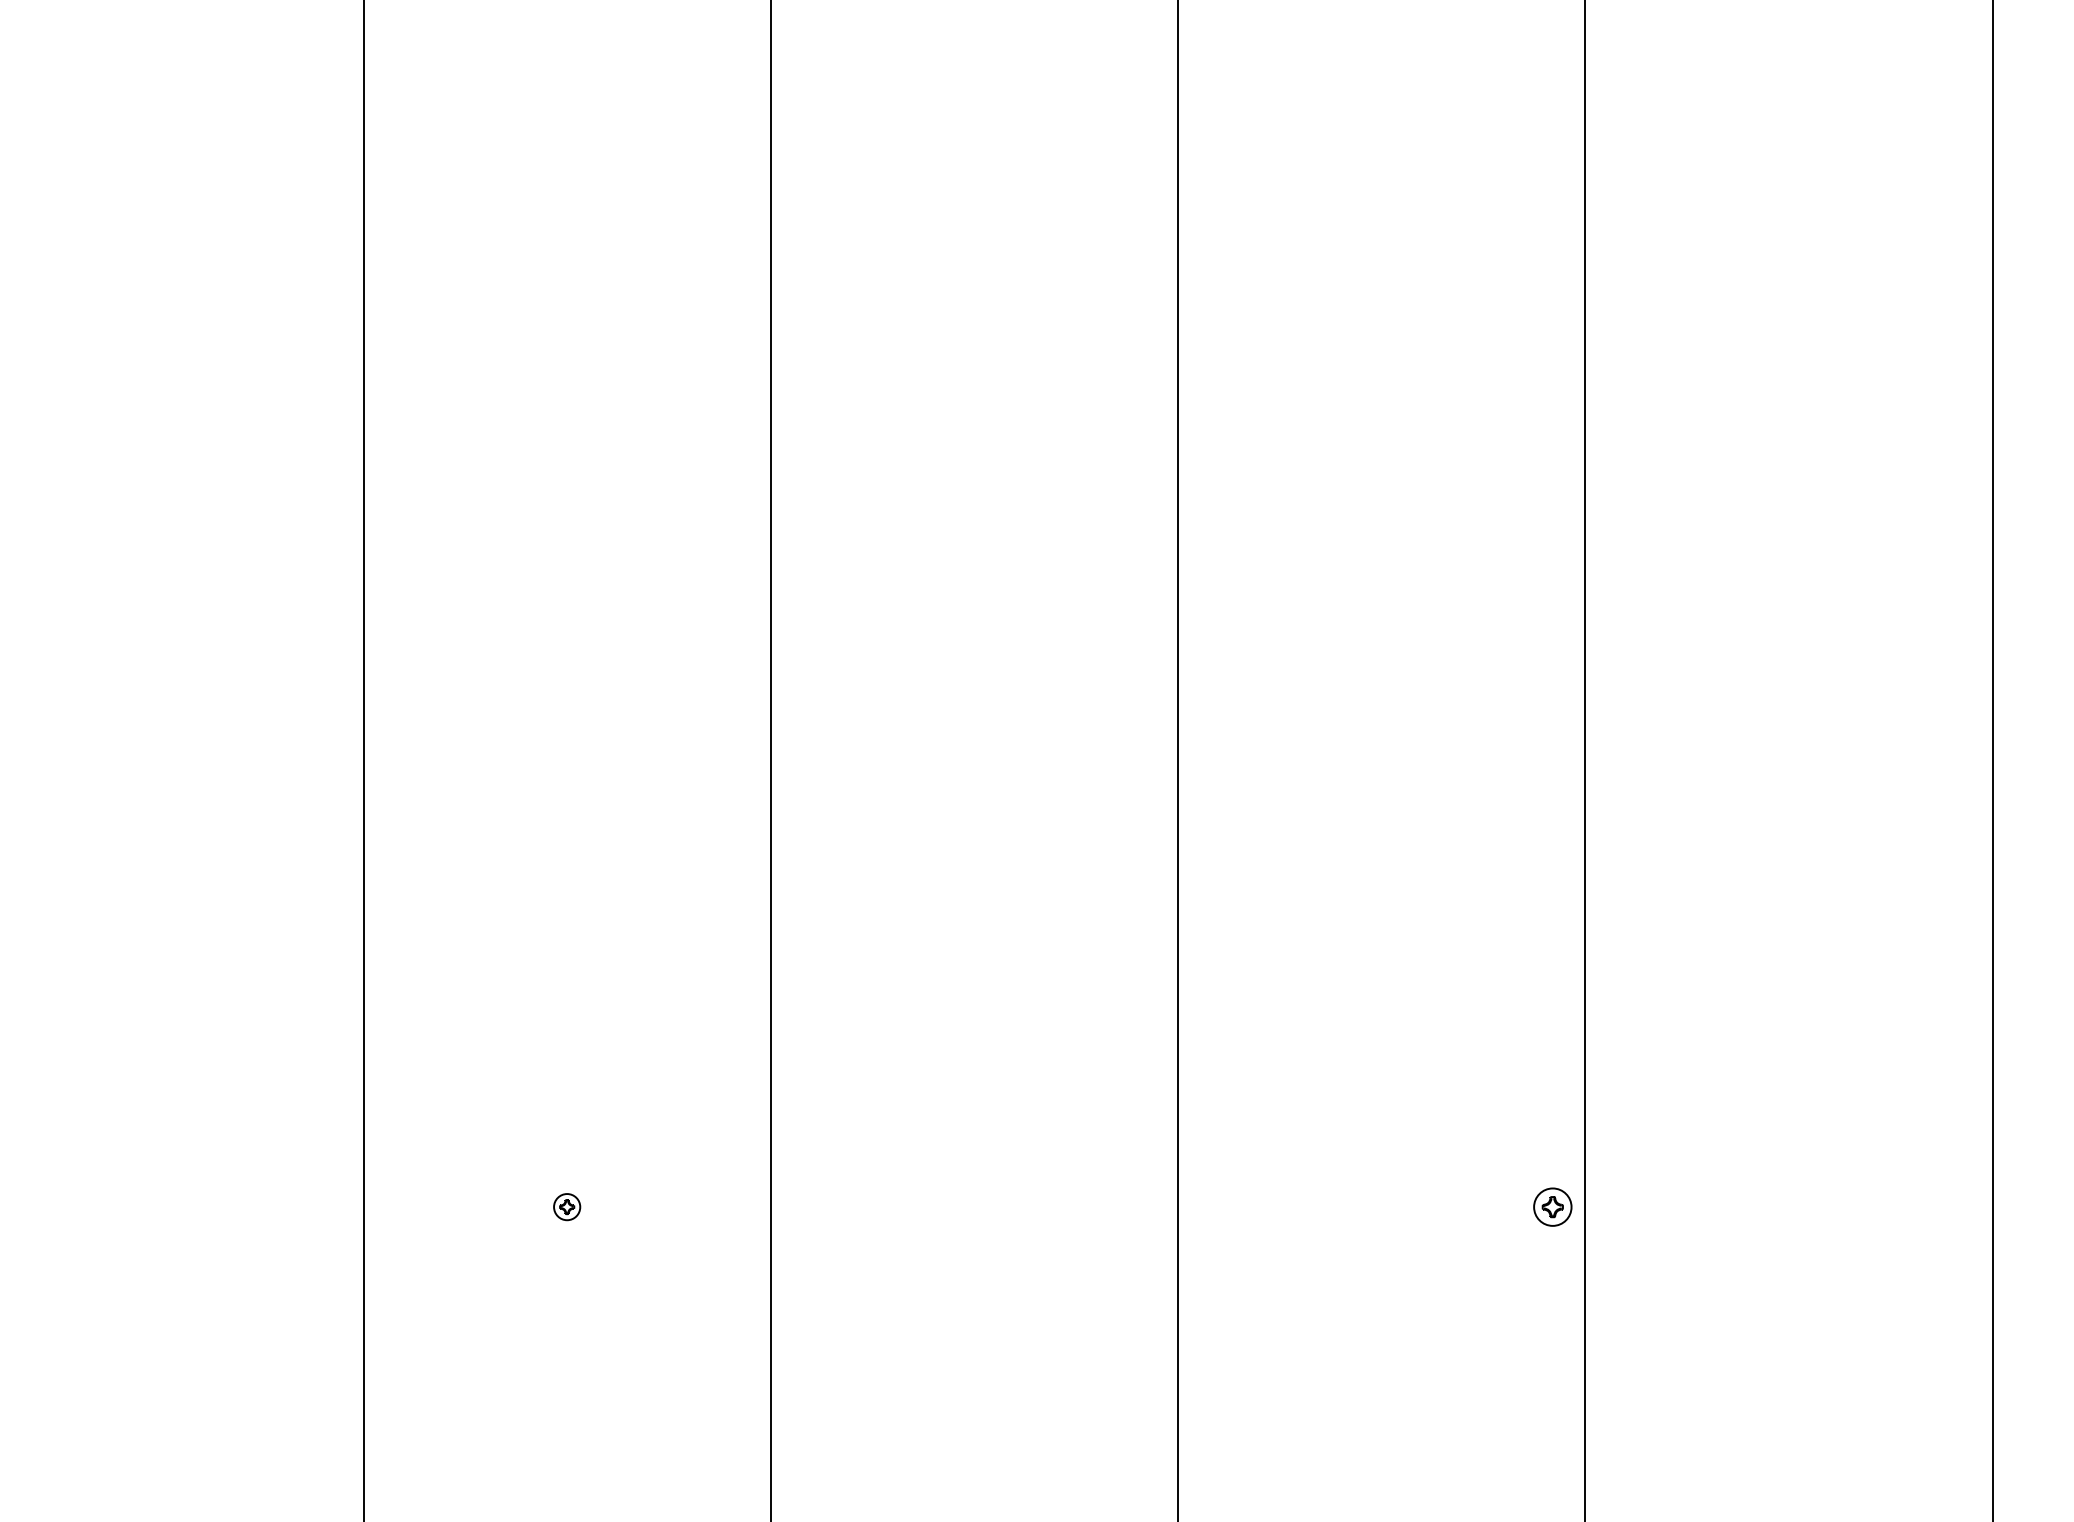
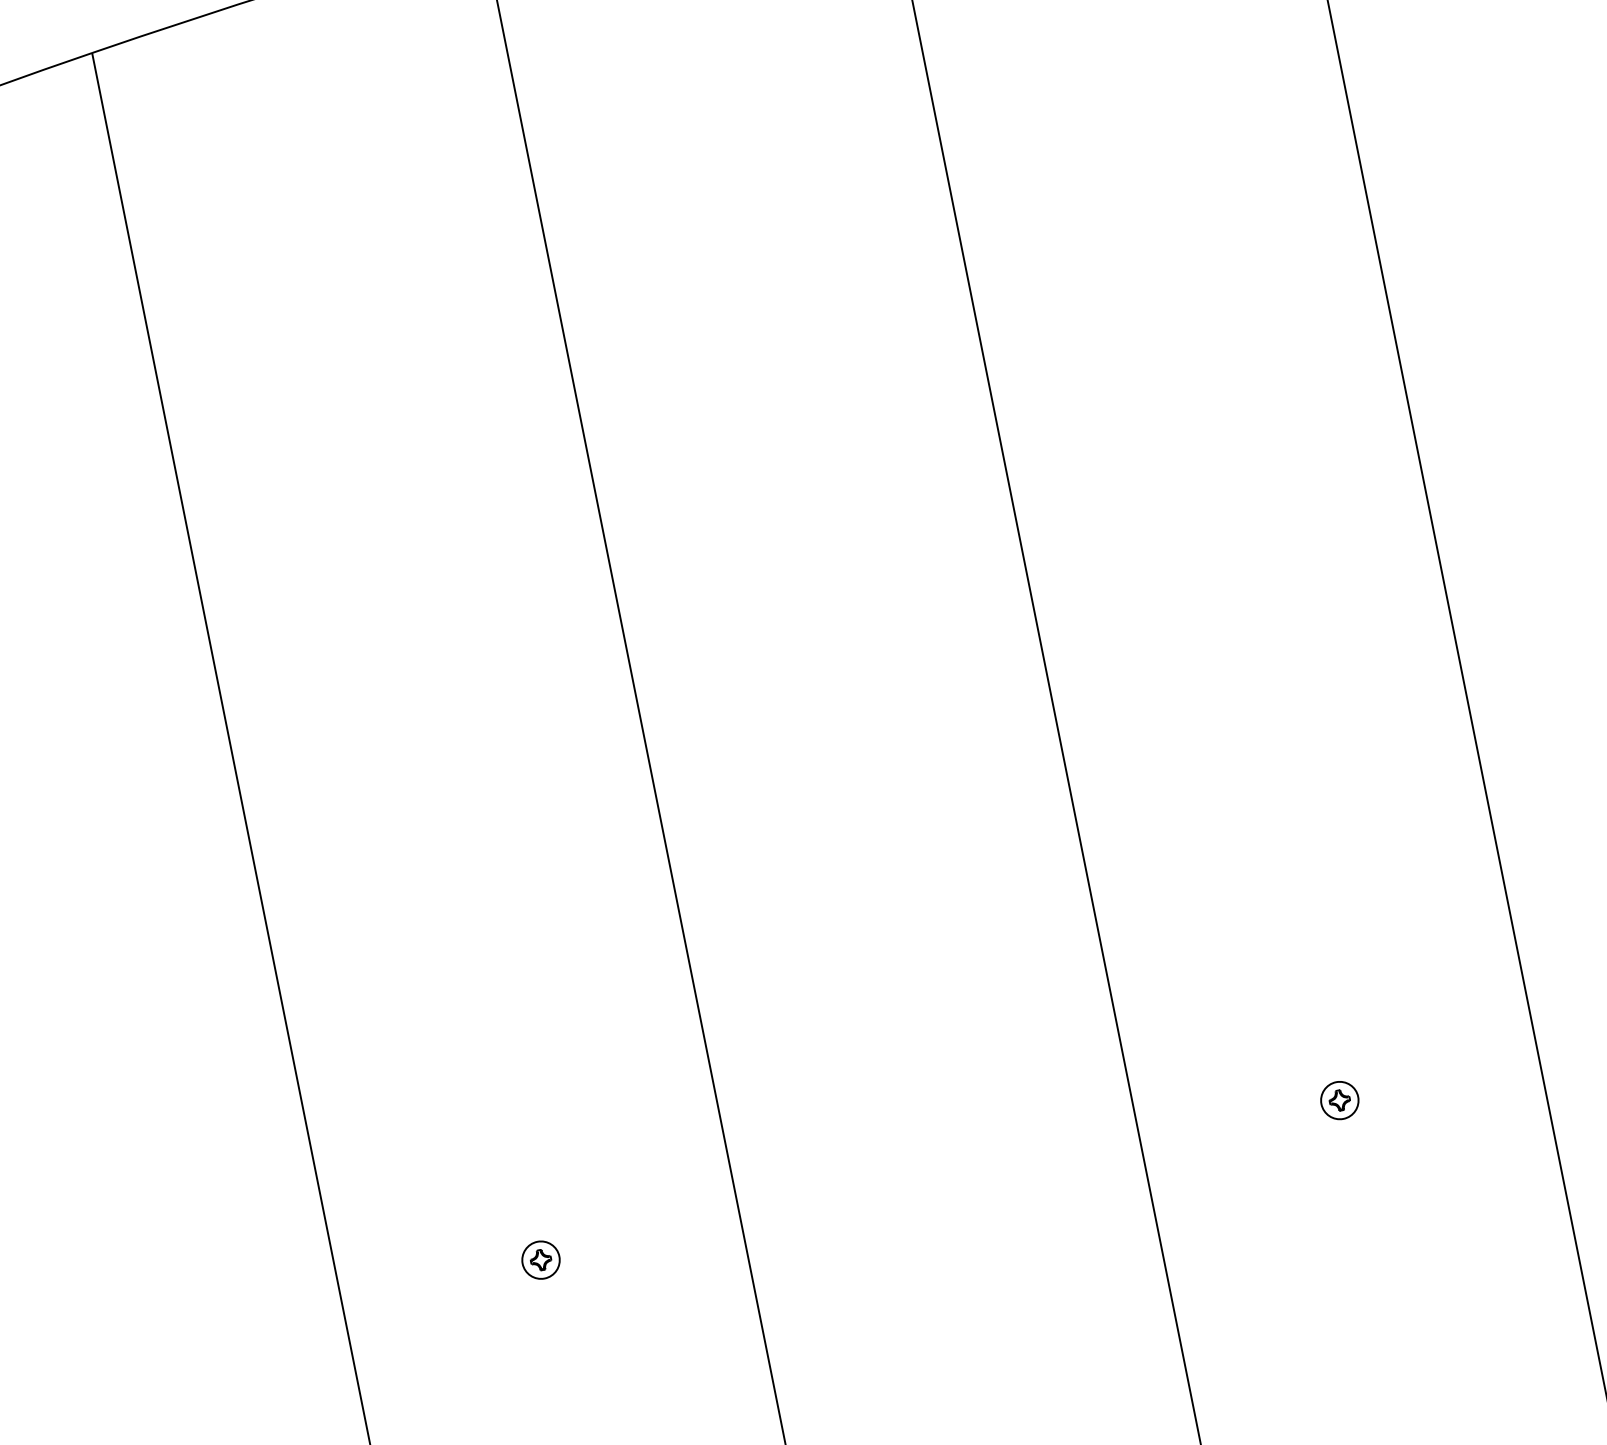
part: (566, 1206) -> (540, 1259), size x1.43
part: (1552, 1206) -> (1339, 1099), moved

